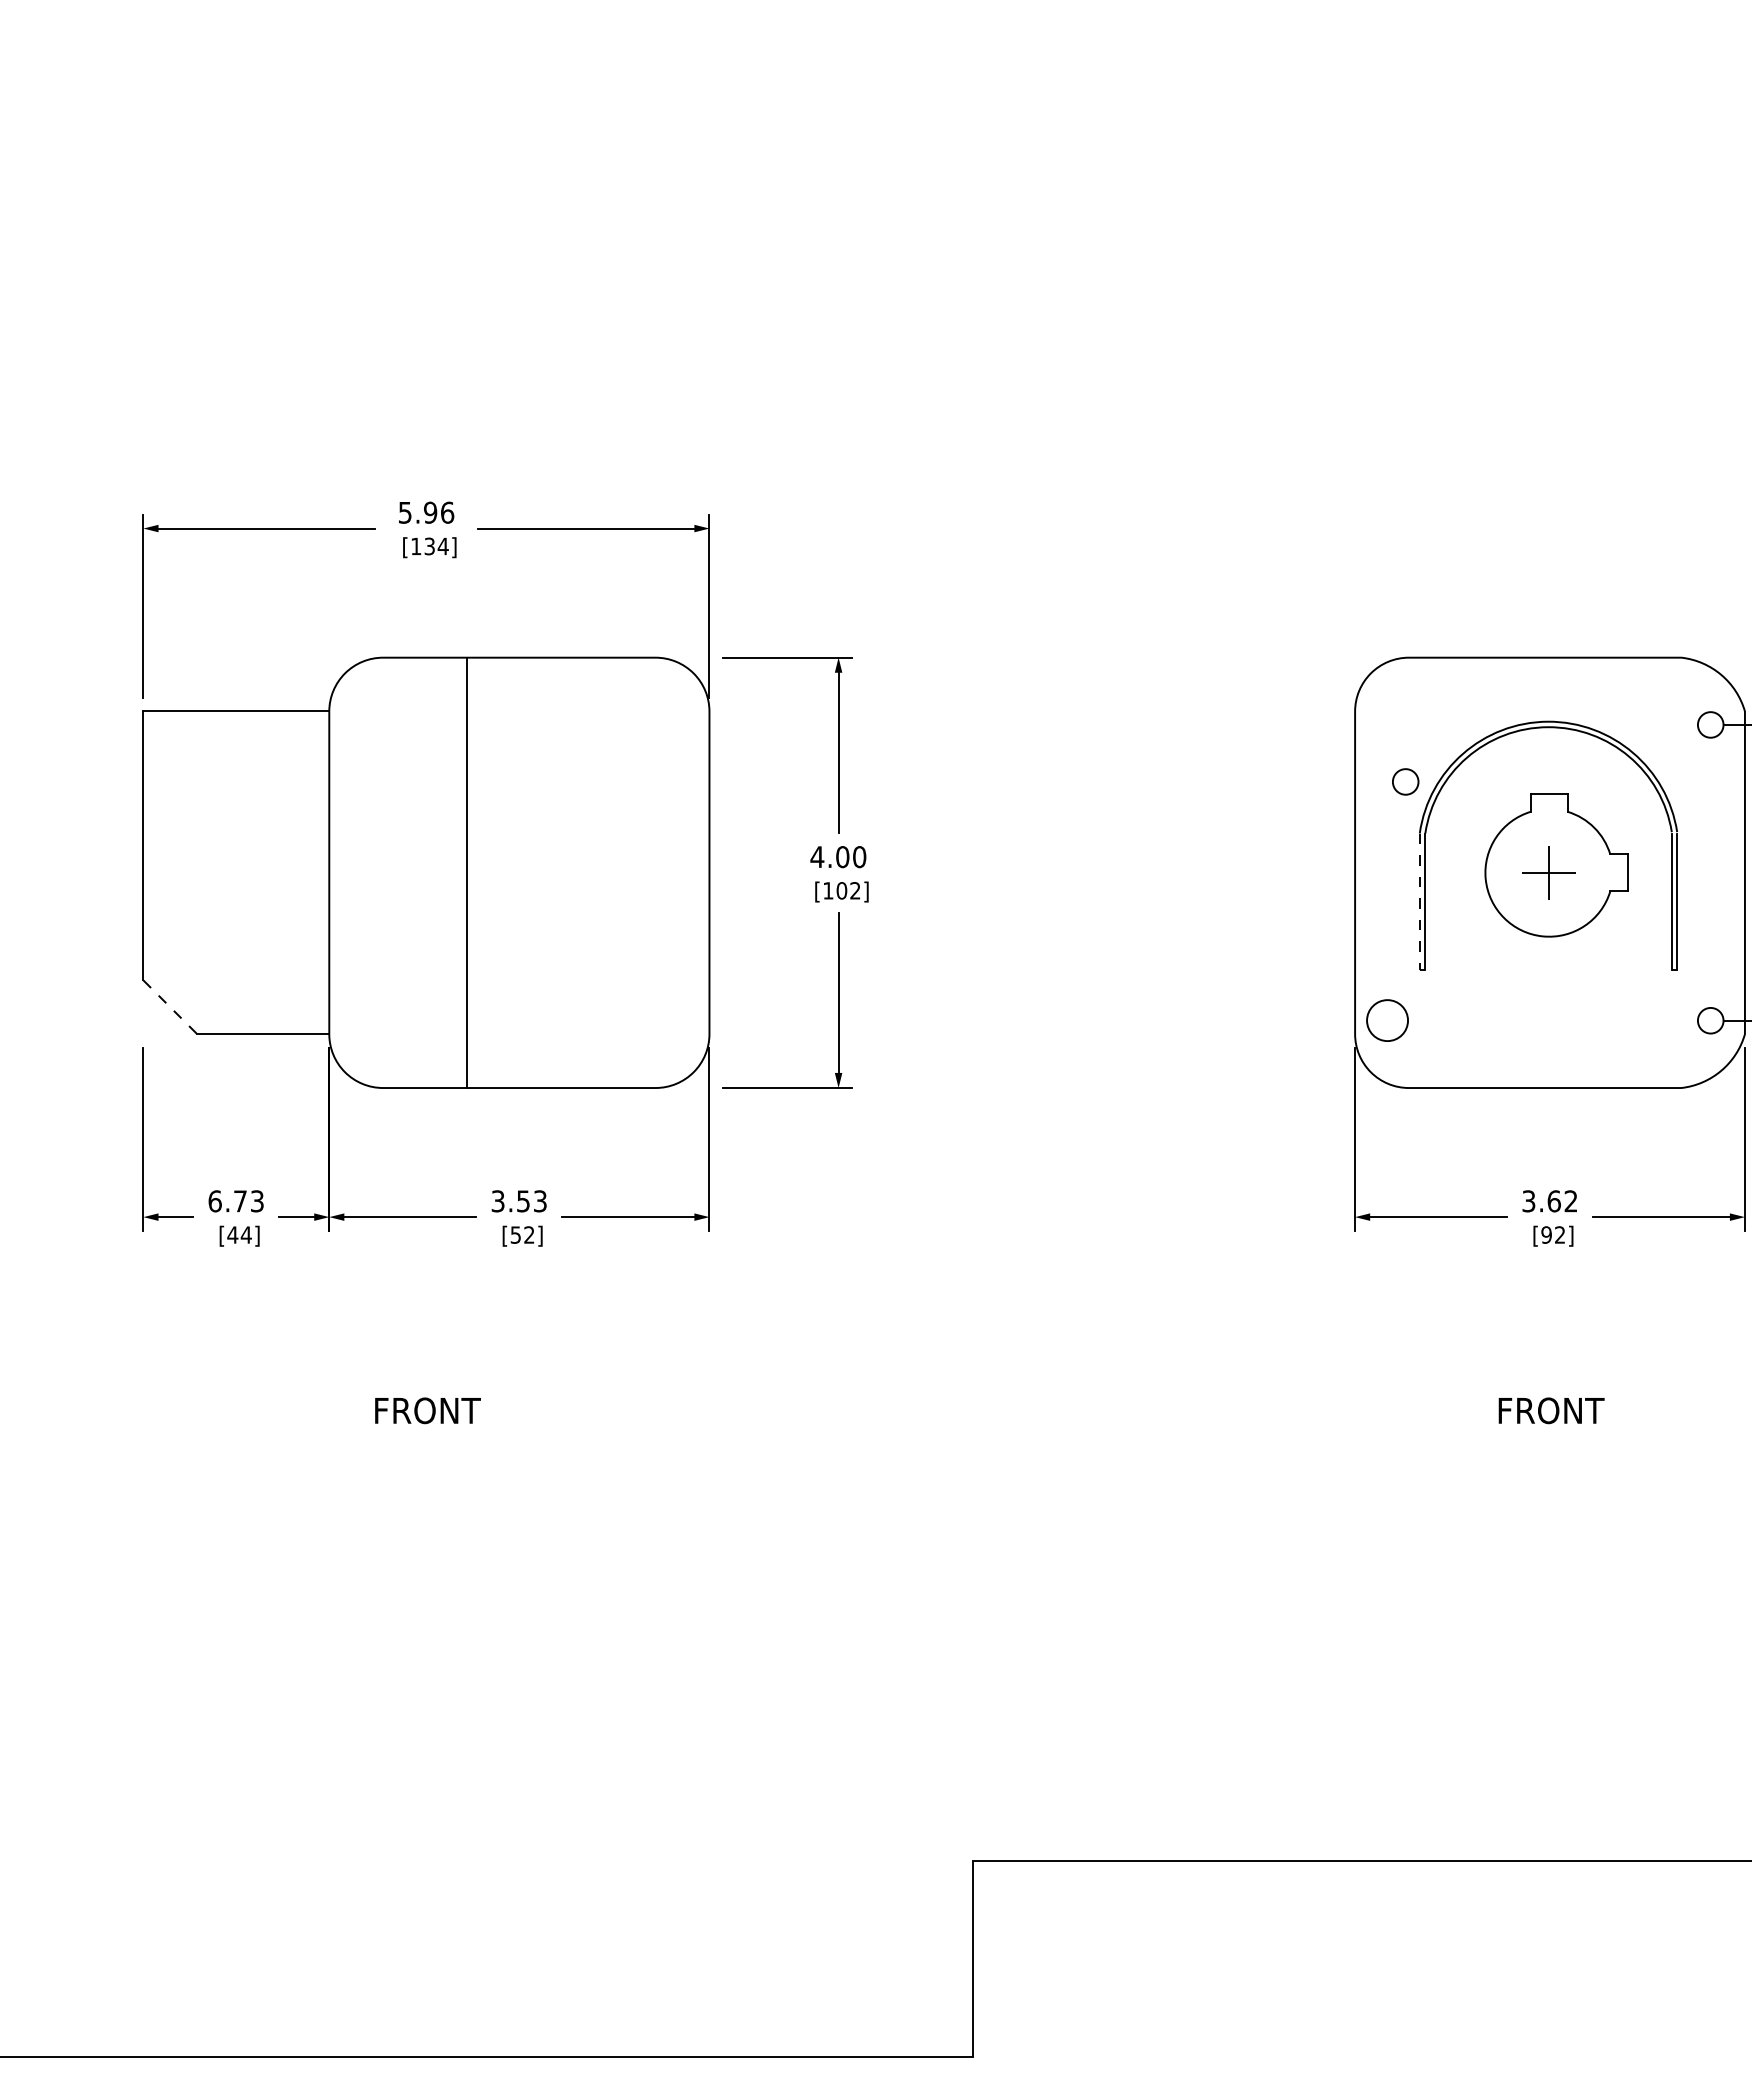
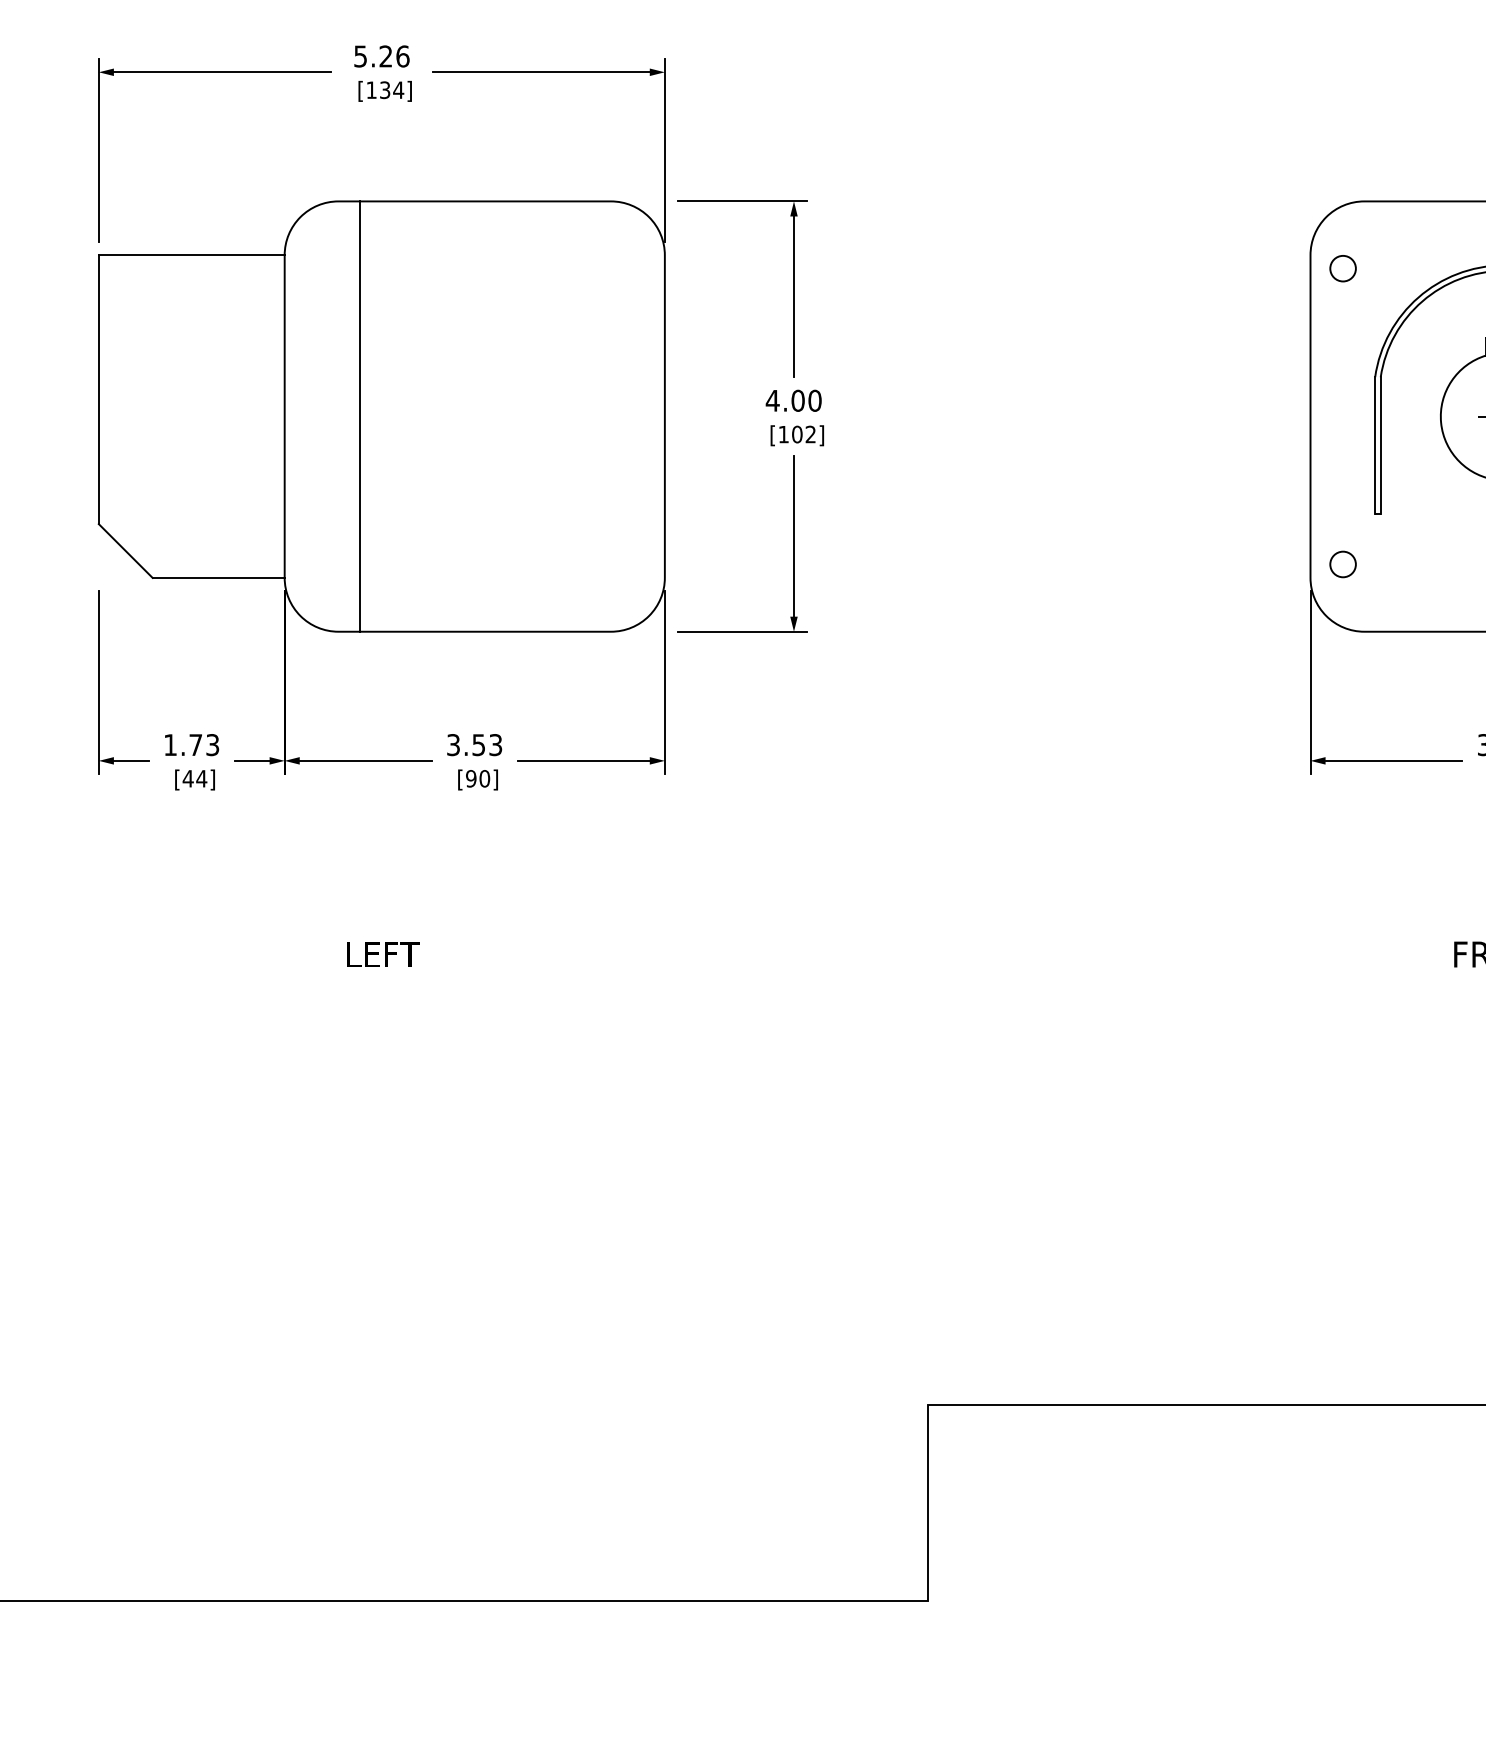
text: (430, 512) -> (385, 56), 5.96 -> 5.26
circle: (1405, 781) -> (1342, 268), moved
line: (466, 872) -> (359, 416), moved
line: (1419, 902) -> (1374, 446), dashed -> solid
line: (170, 1007) -> (125, 551), dashed -> solid
circle: (1387, 1020) -> (1342, 564), size x0.62
text: (214, 1201) -> (169, 745), 6.73 -> 1.73
text: (522, 1234) -> (477, 778), [52] -> [90]
text: (427, 1410) -> (382, 954), FRONT -> LEFT

